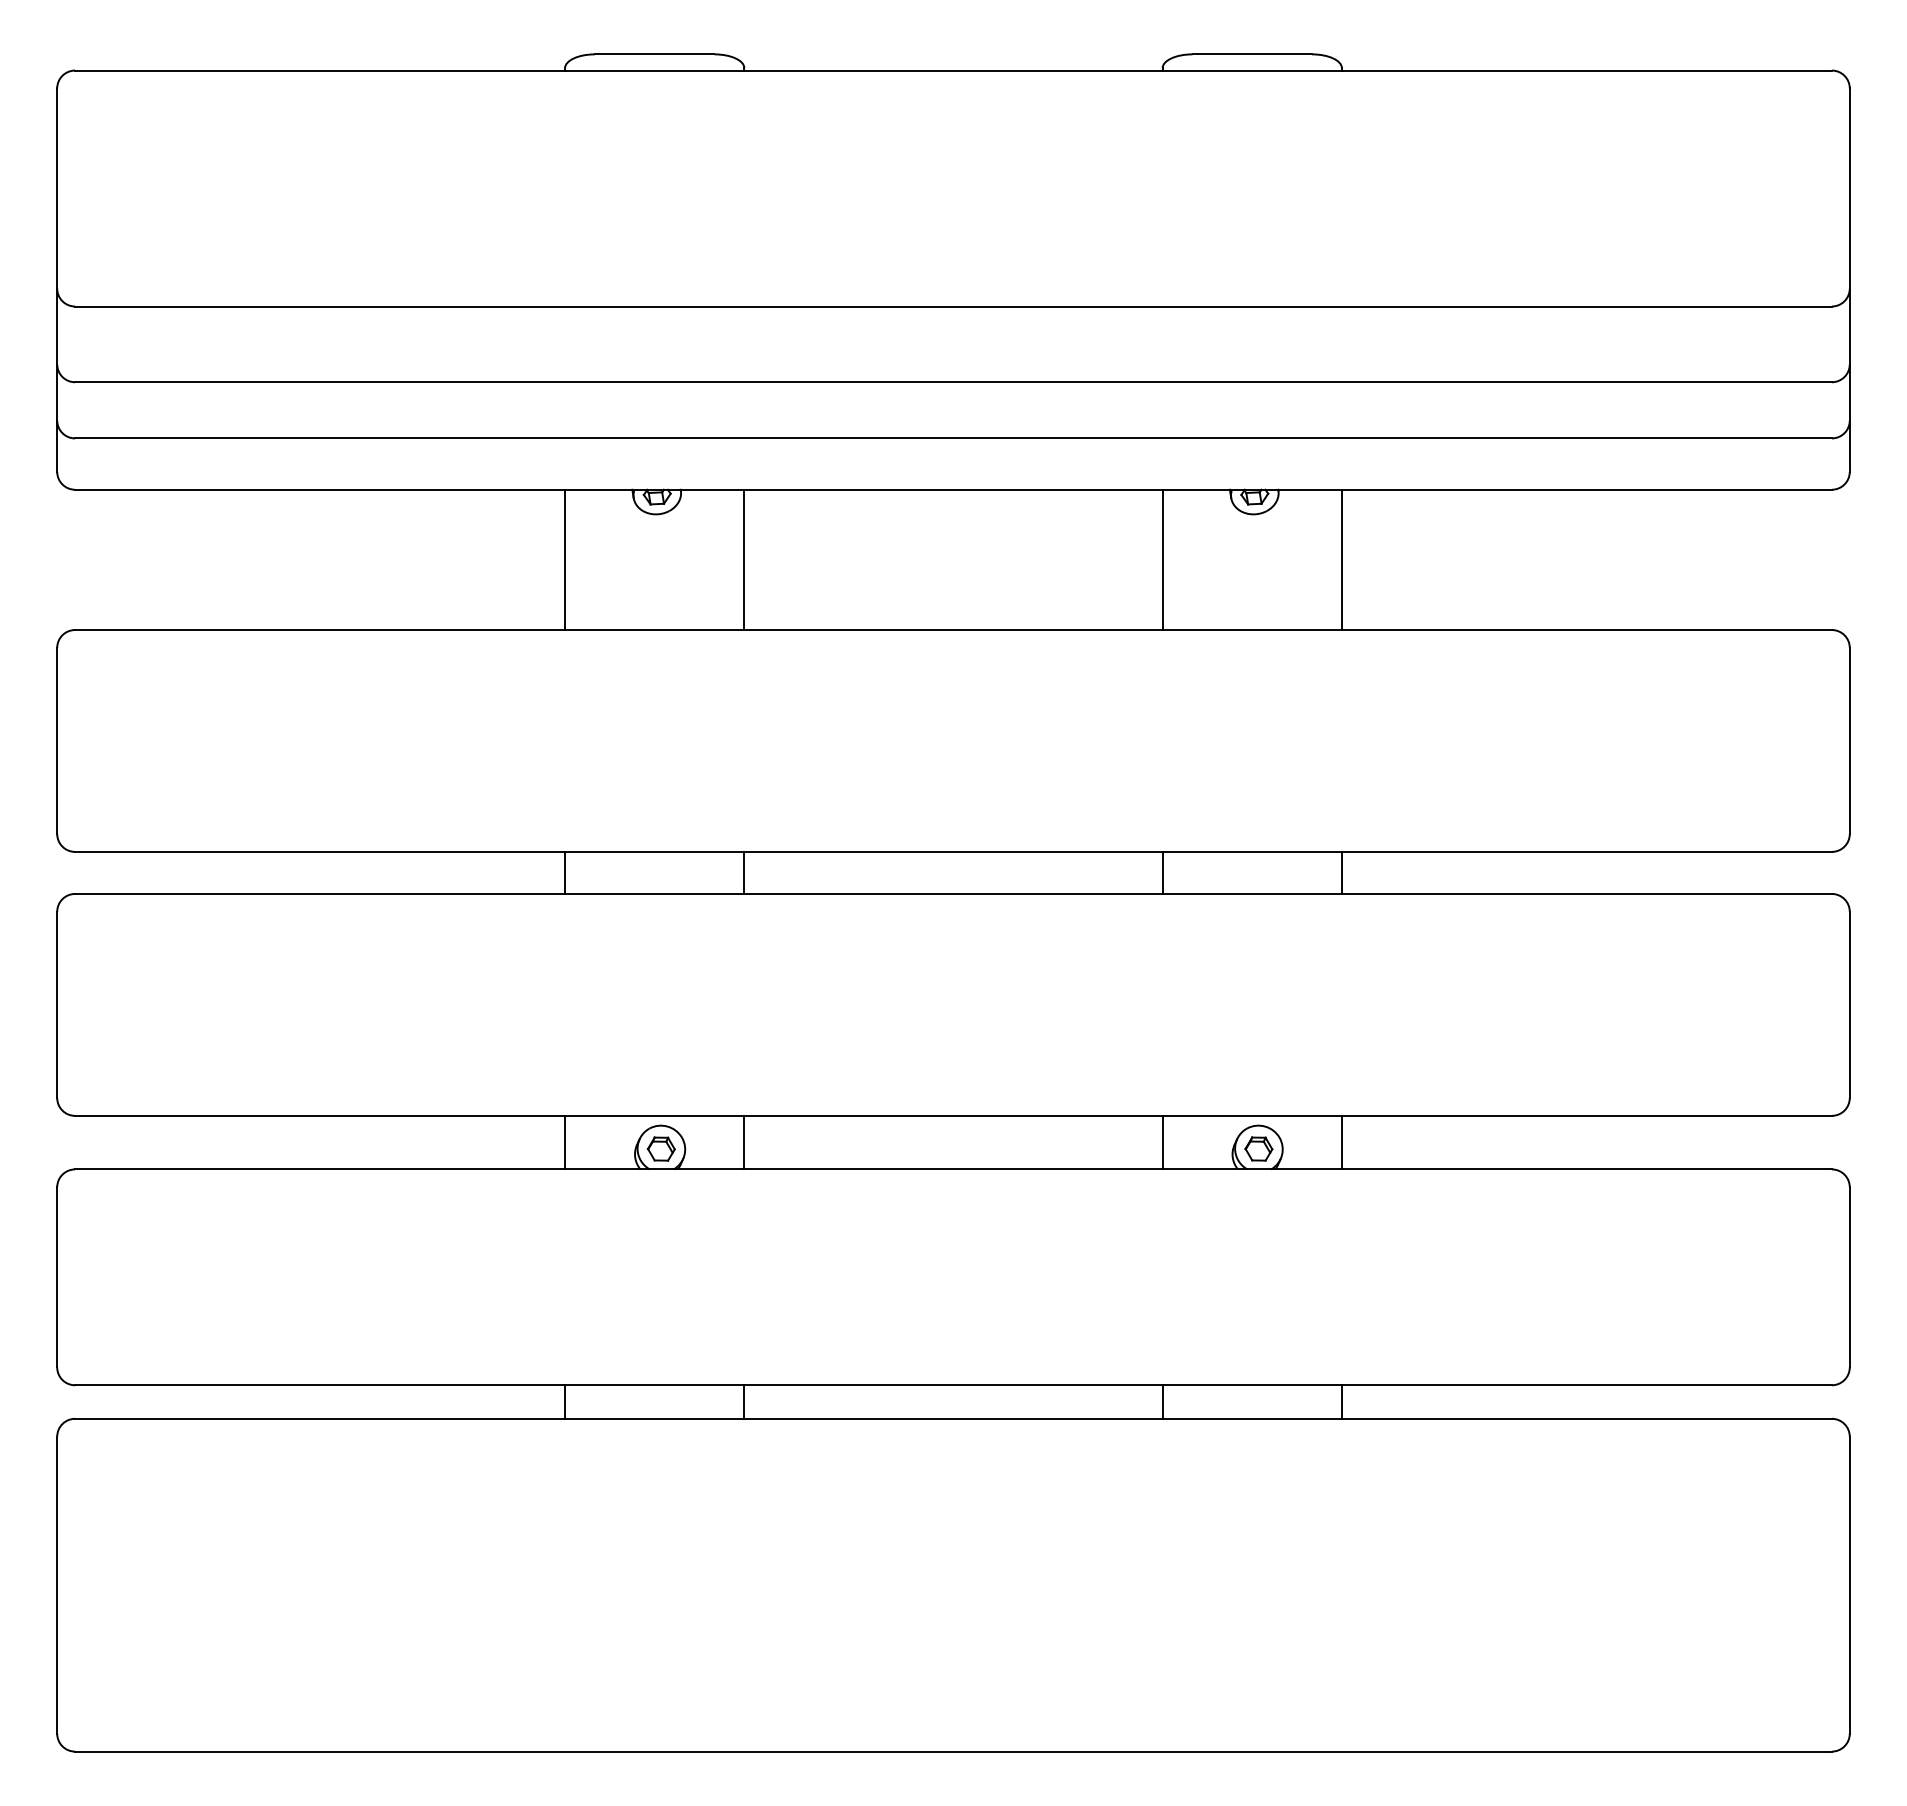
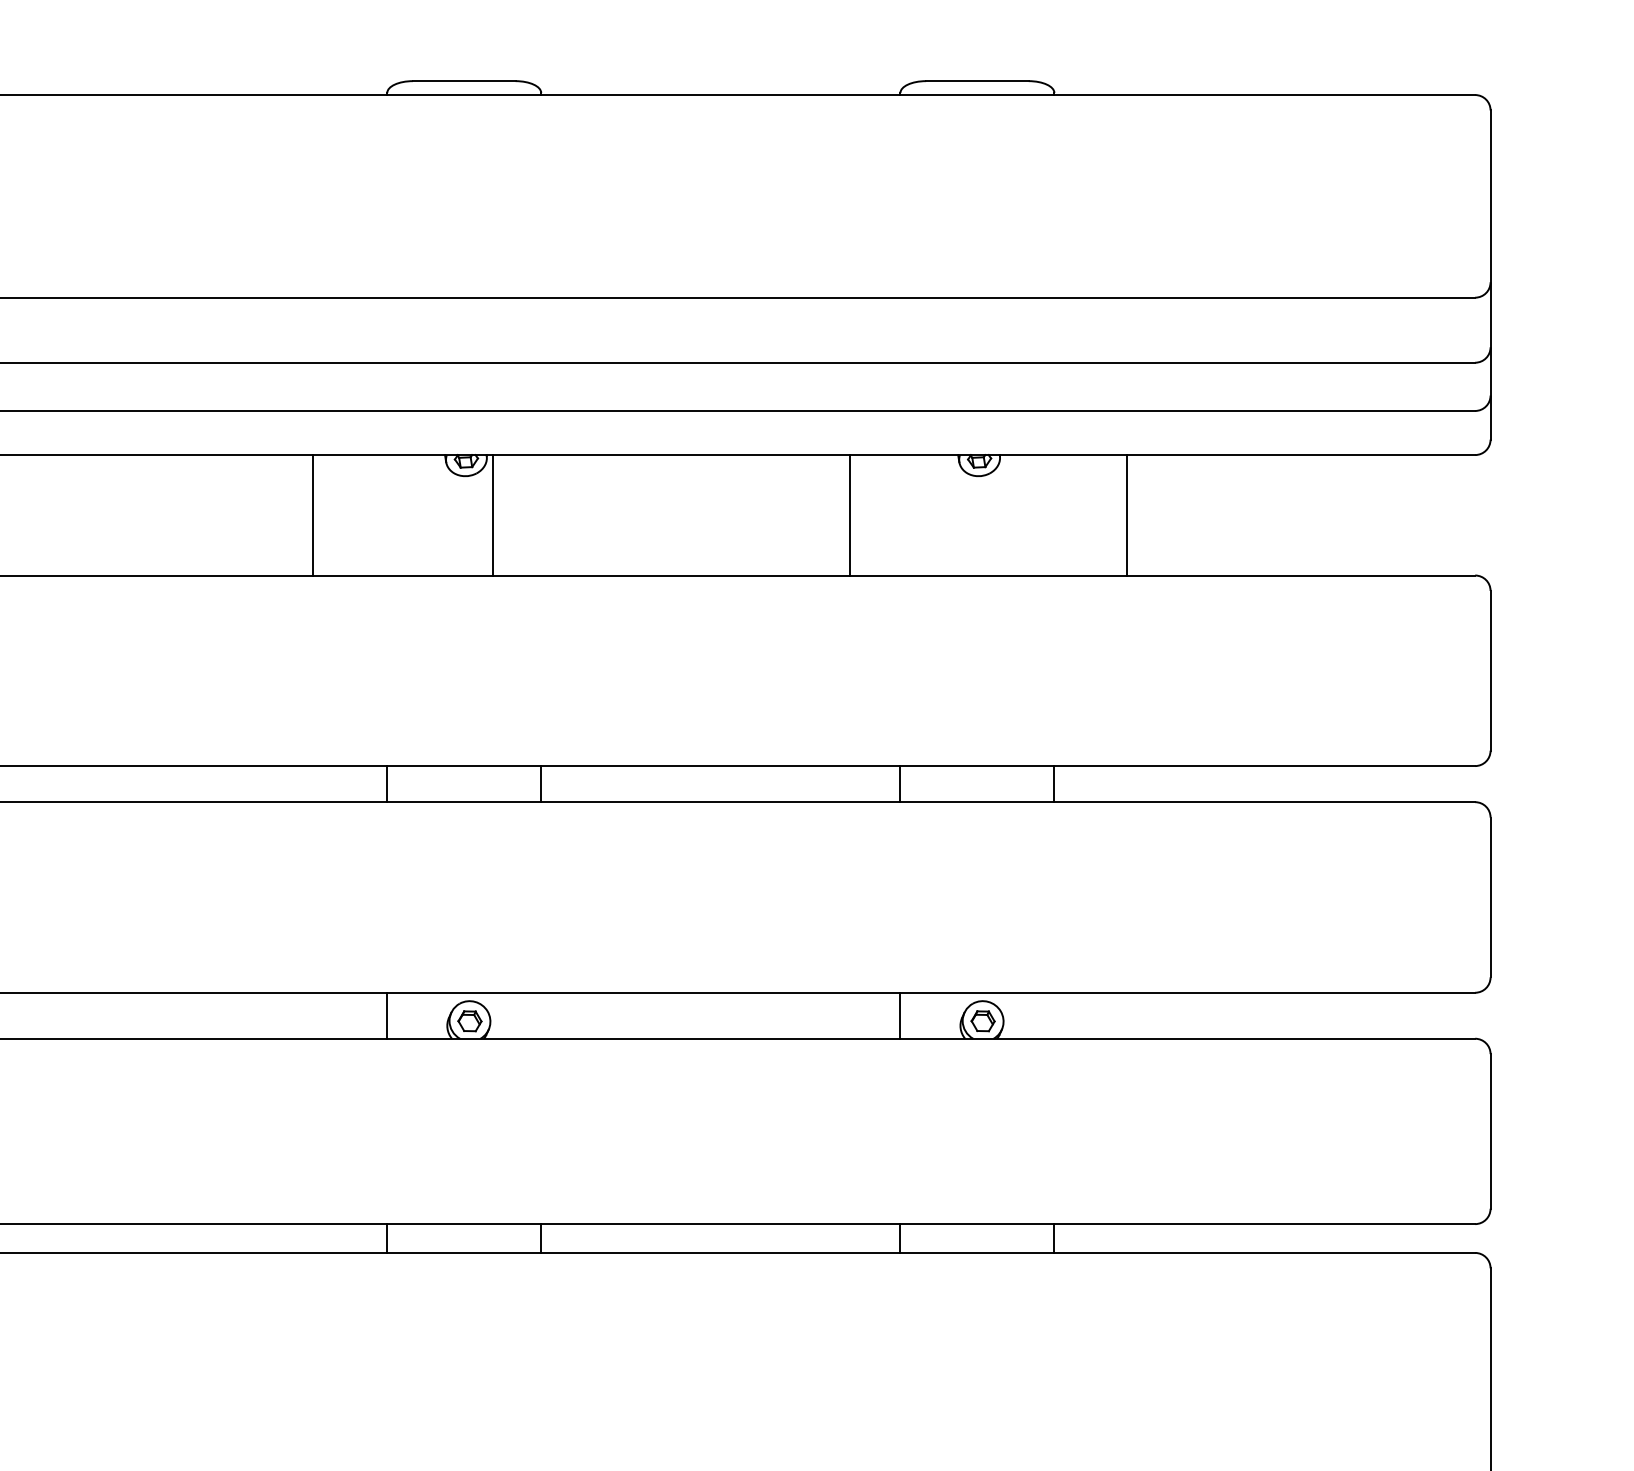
line: (565, 559) -> (312, 514), moved
line: (744, 559) -> (493, 514), moved
line: (1162, 559) -> (849, 514), moved
line: (1341, 559) -> (1127, 514), moved
line: (744, 1142) -> (541, 1015), removed
line: (1341, 1142) -> (1054, 1015), removed

